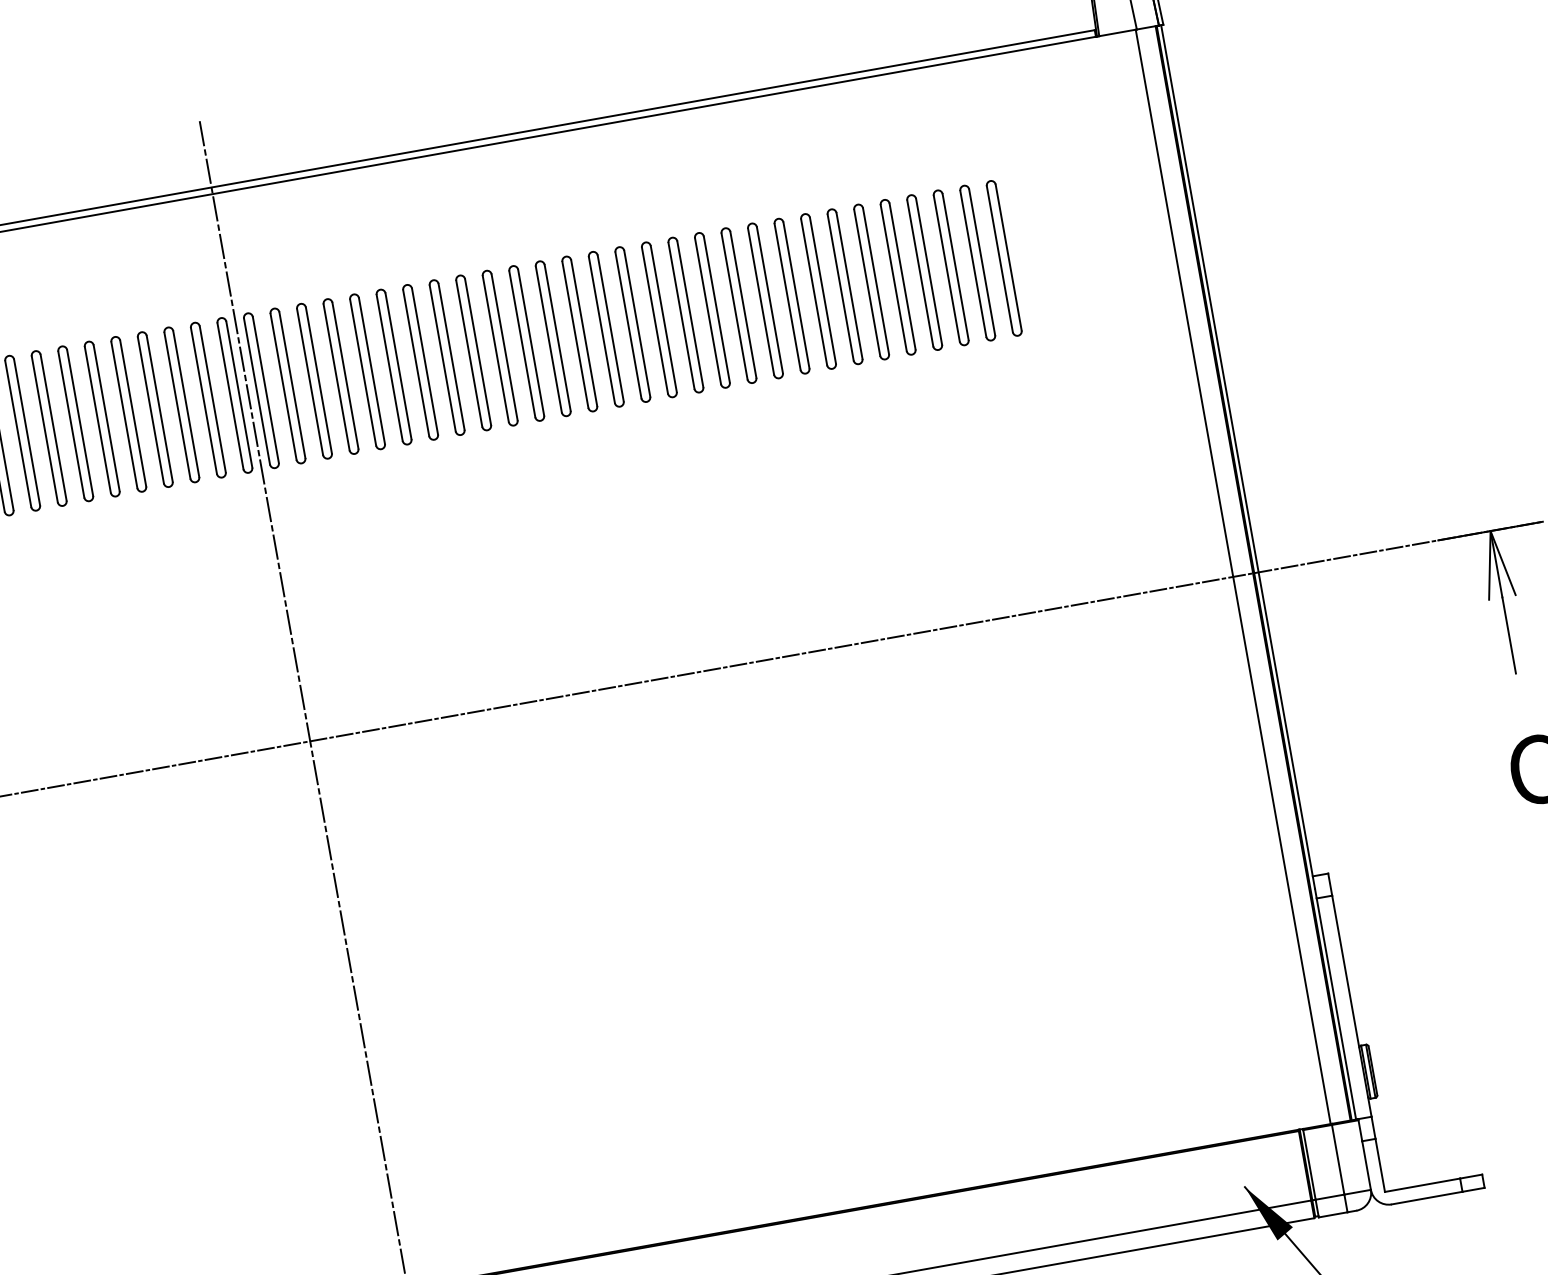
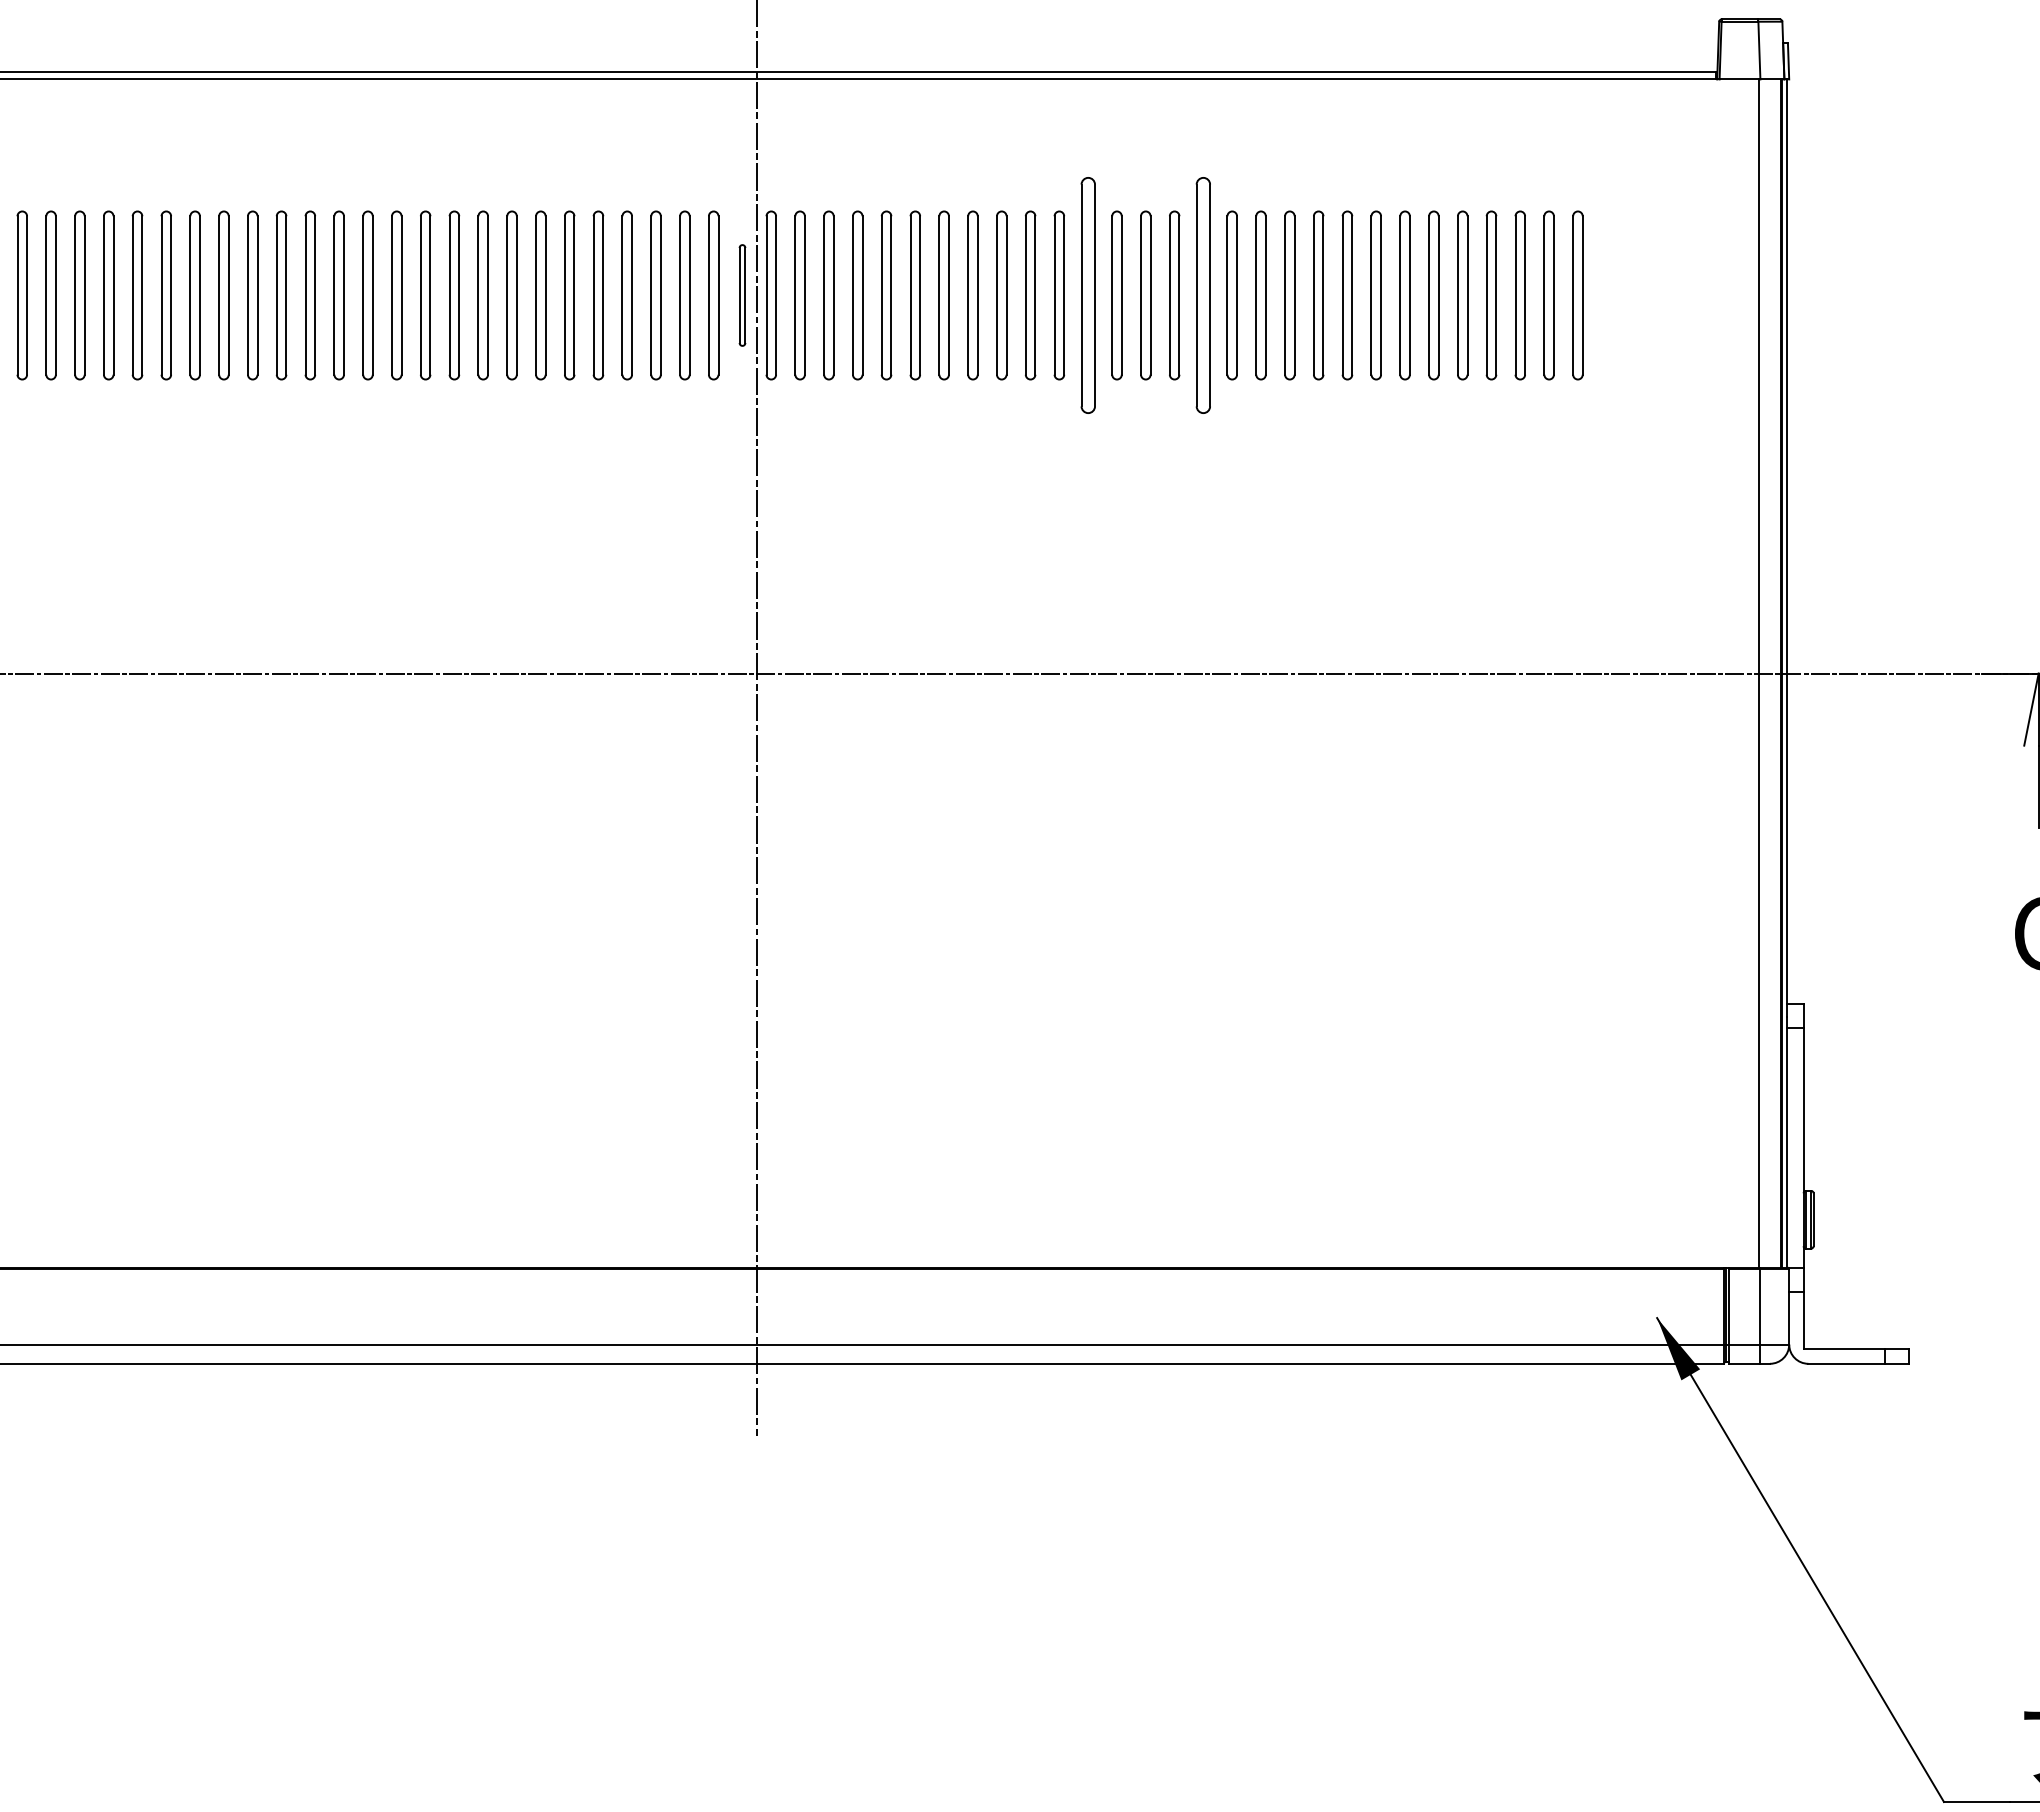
part: (659, 319) -> (1203, 295), size x1.4
part: (552, 338) -> (1087, 295), size x1.4
part: (234, 395) -> (742, 295), size x0.6

